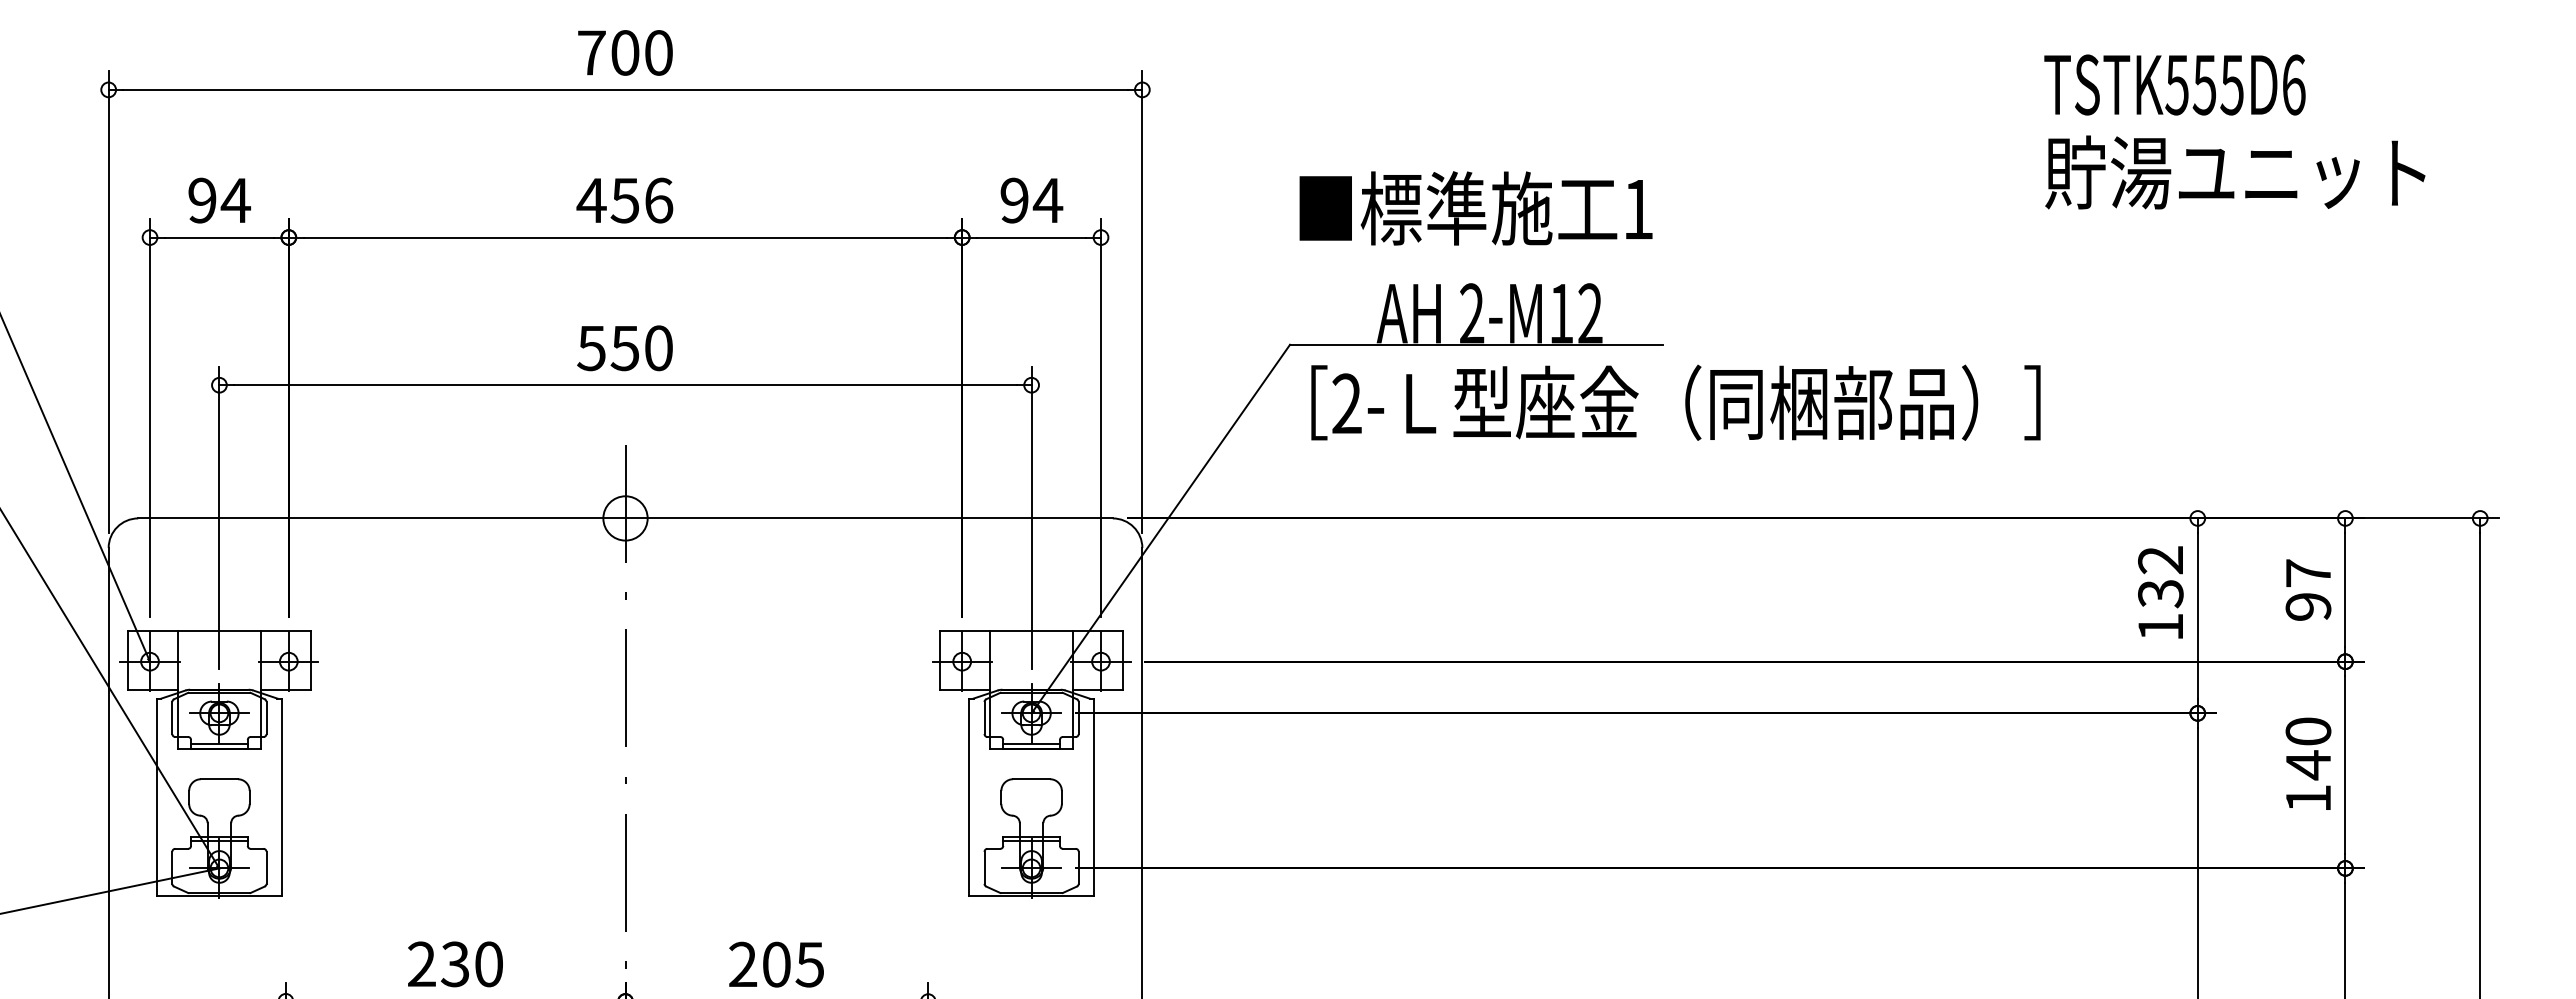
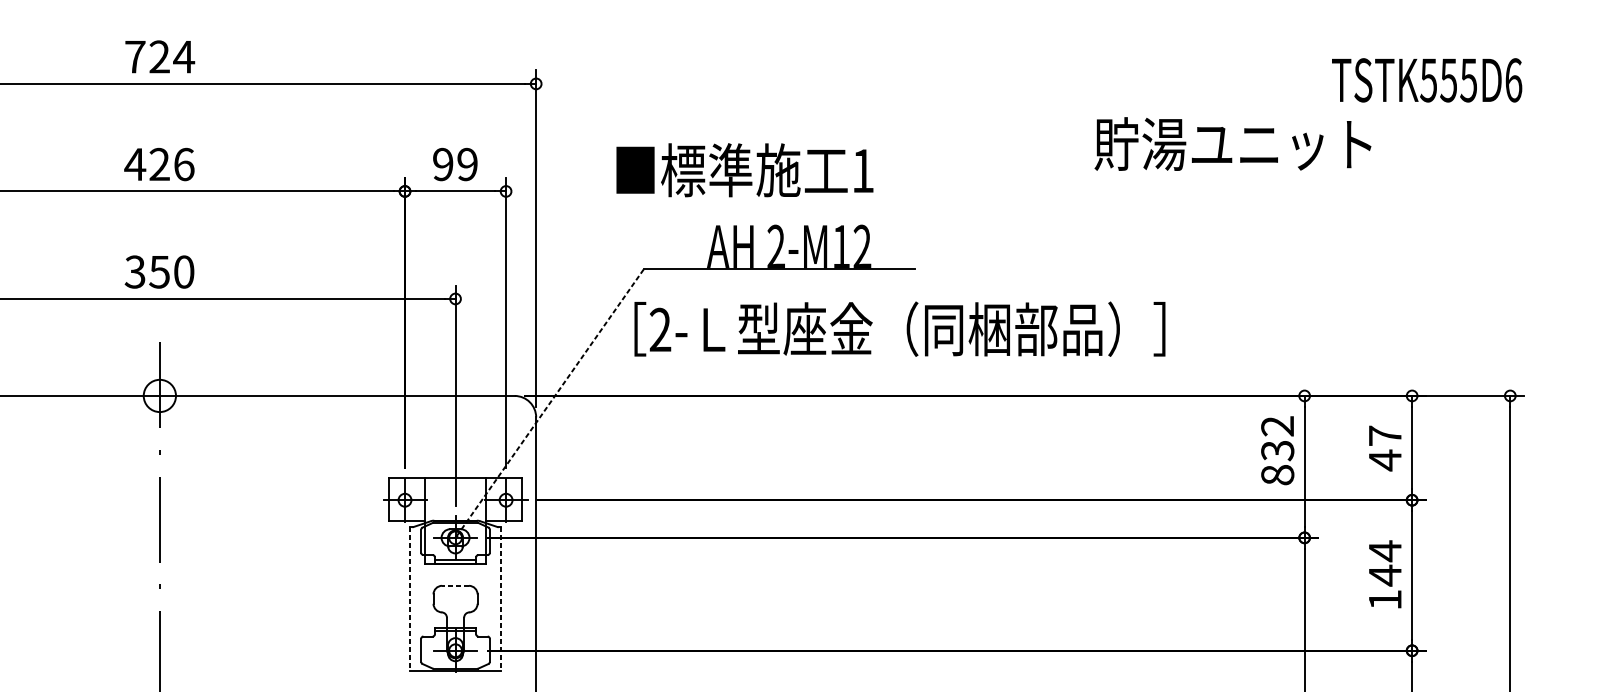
text: (642, 52) -> (172, 56), 700 -> 724
text: (2174, 84) -> (1426, 79), moved
text: (2235, 172) -> (1233, 144), moved
text: (624, 200) -> (159, 164), 456 -> 426
text: (1047, 200) -> (467, 164), 94 -> 99
text: (1475, 208) -> (744, 170), moved
text: (591, 347) -> (135, 271), 550 -> 350
text: (1675, 402) -> (899, 329), moved
line: (1160, 529) -> (549, 404), solid -> dashed
text: (2308, 607) -> (1385, 460), 97 -> 47
text: (2160, 627) -> (1277, 475), 132 -> 832
text: (2308, 731) -> (1385, 551), 140 -> 144
line: (1031, 779) -> (455, 586), solid -> dashed
line: (968, 797) -> (409, 599), solid -> dashed
line: (1094, 797) -> (501, 599), solid -> dashed

